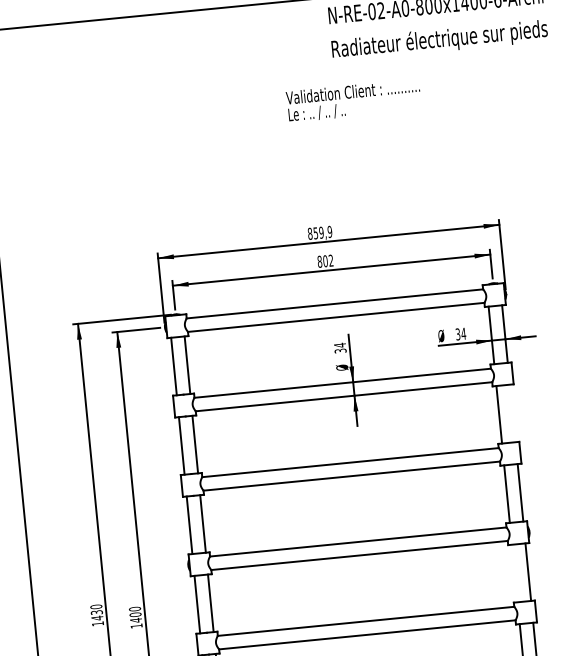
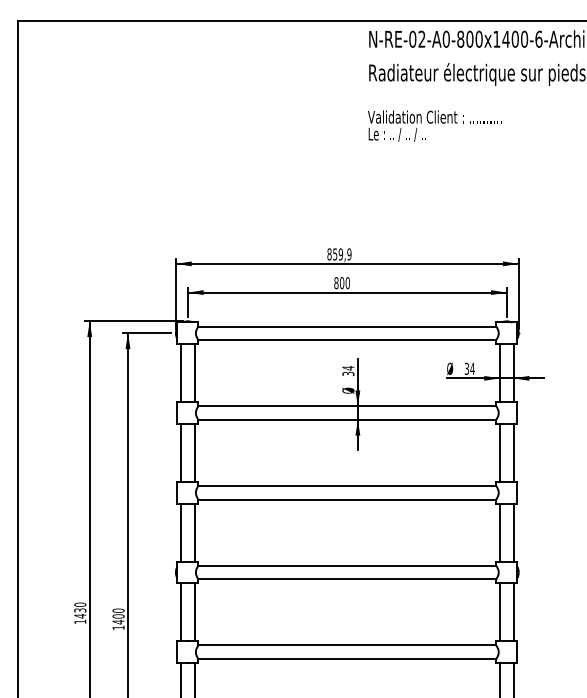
text: (353, 100) -> (434, 125), moved
text: (330, 261) -> (347, 283), 802 -> 800
line: (512, 413) -> (513, 452), added
line: (515, 573) -> (500, 612), added

